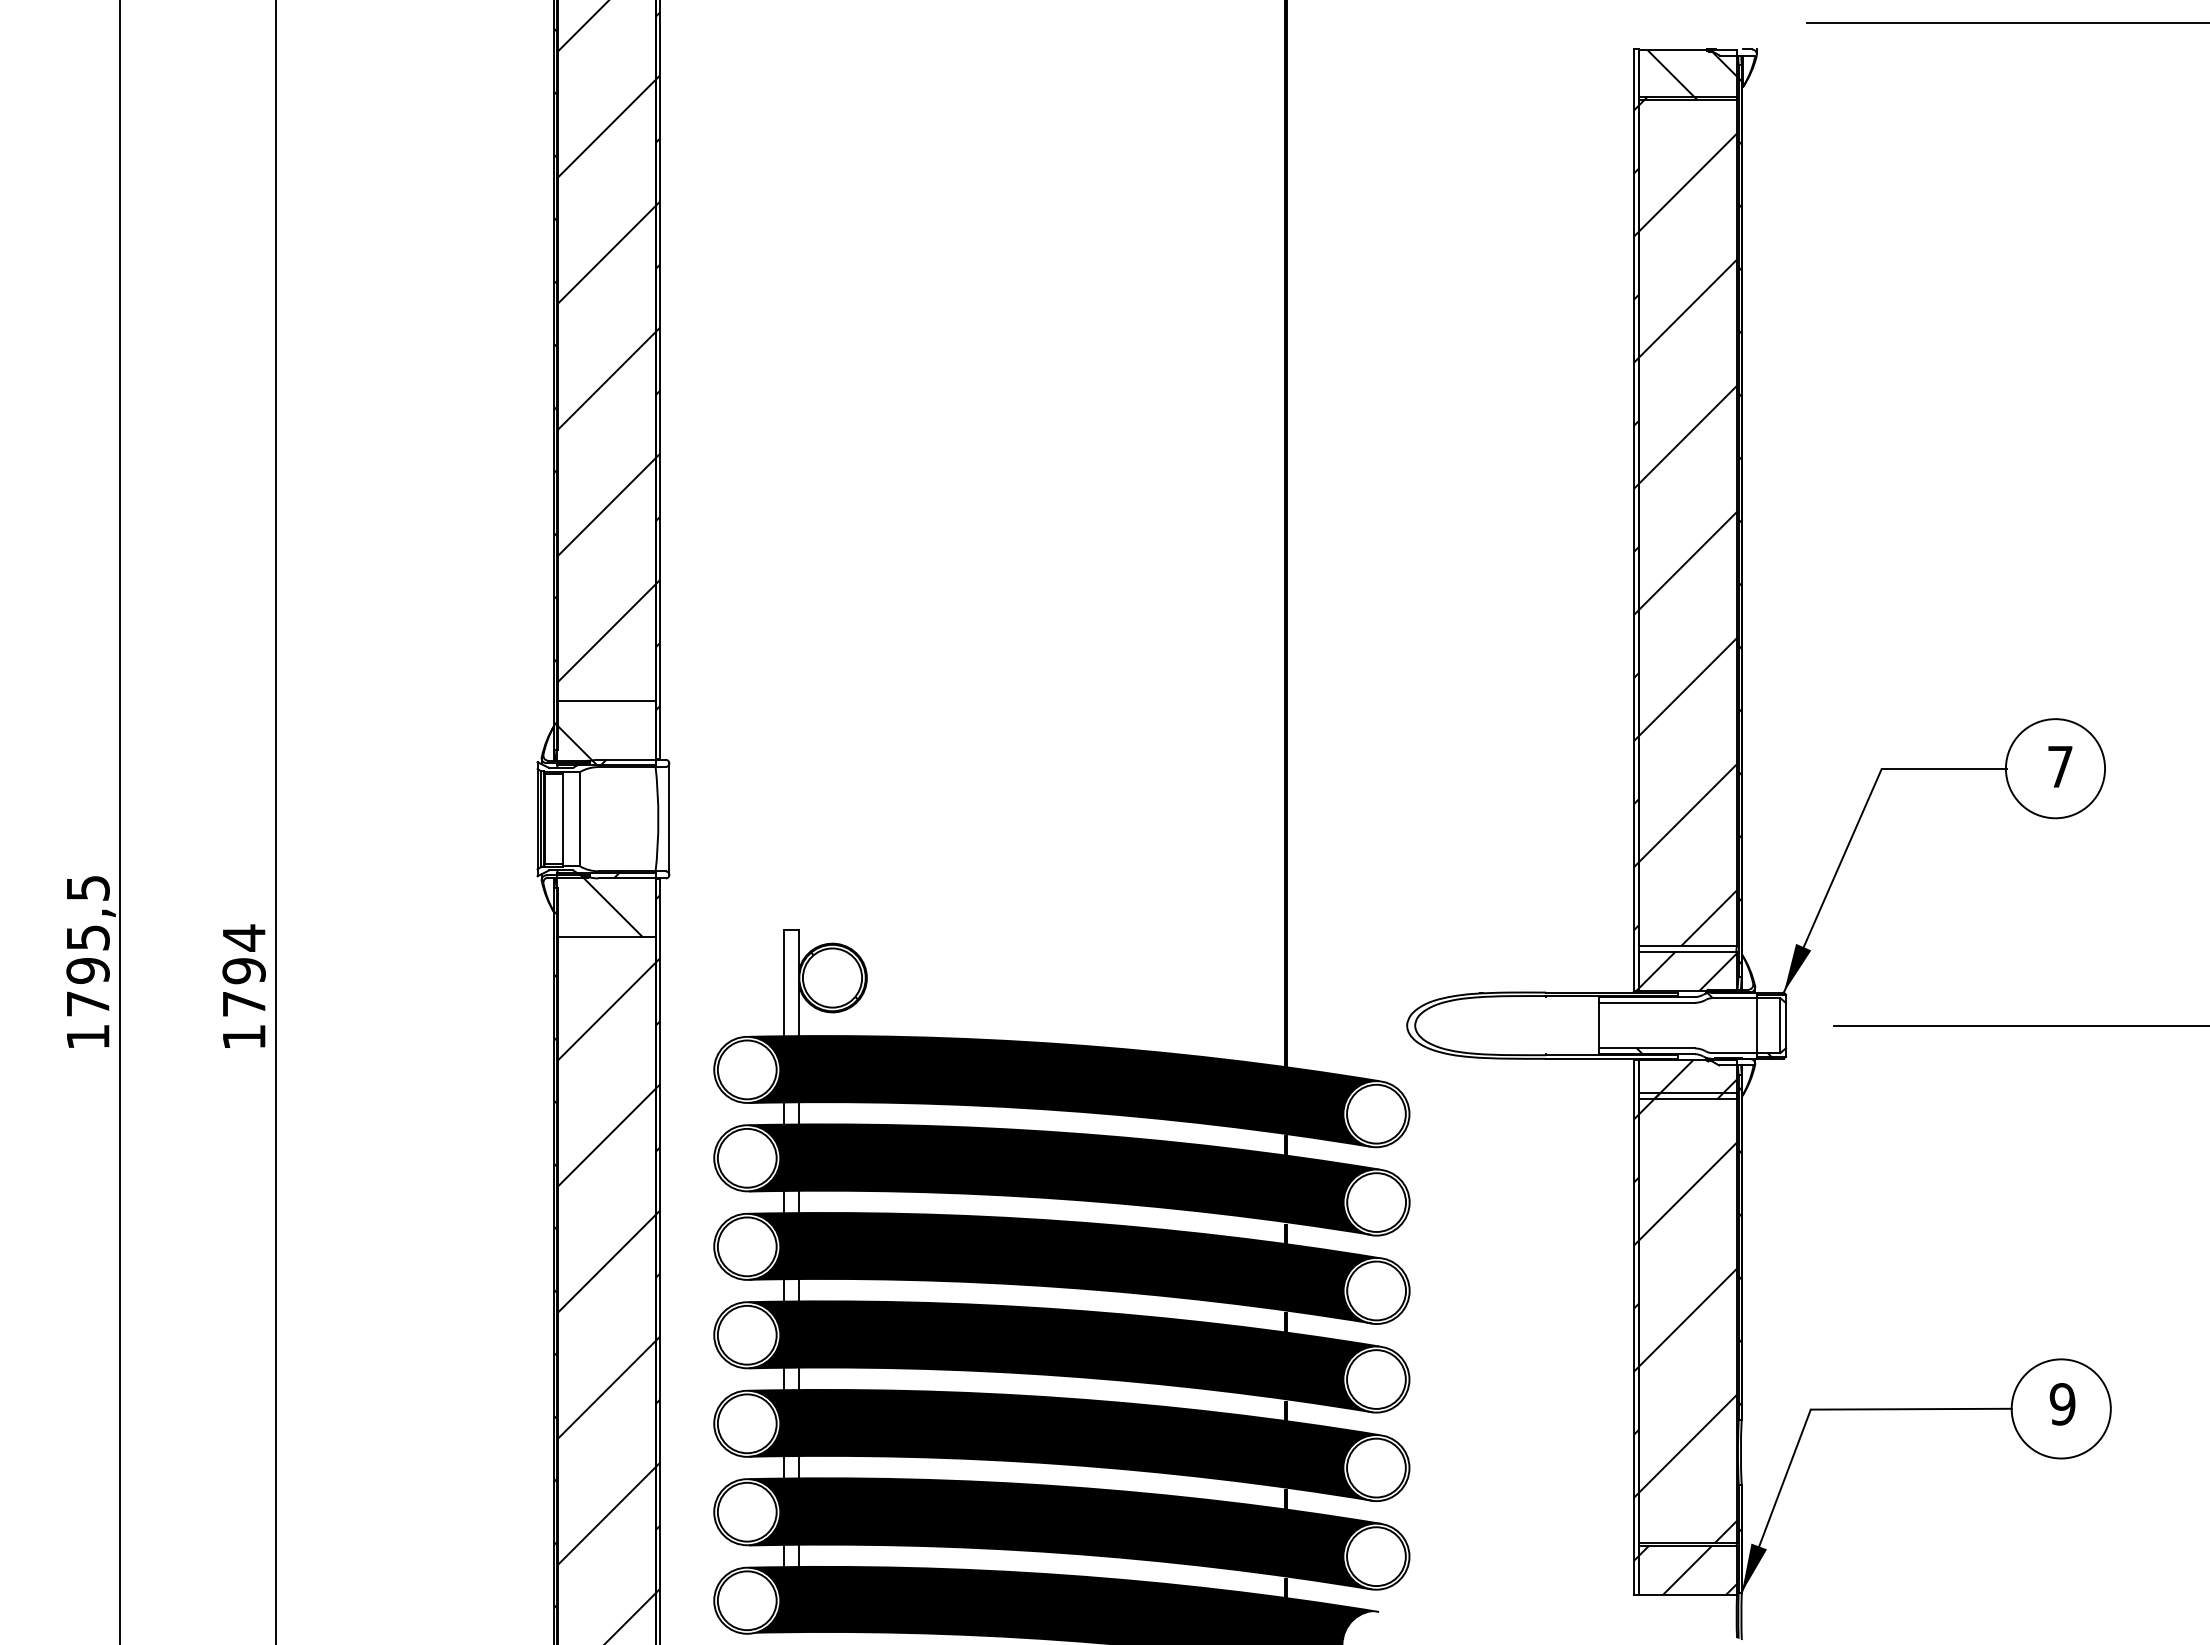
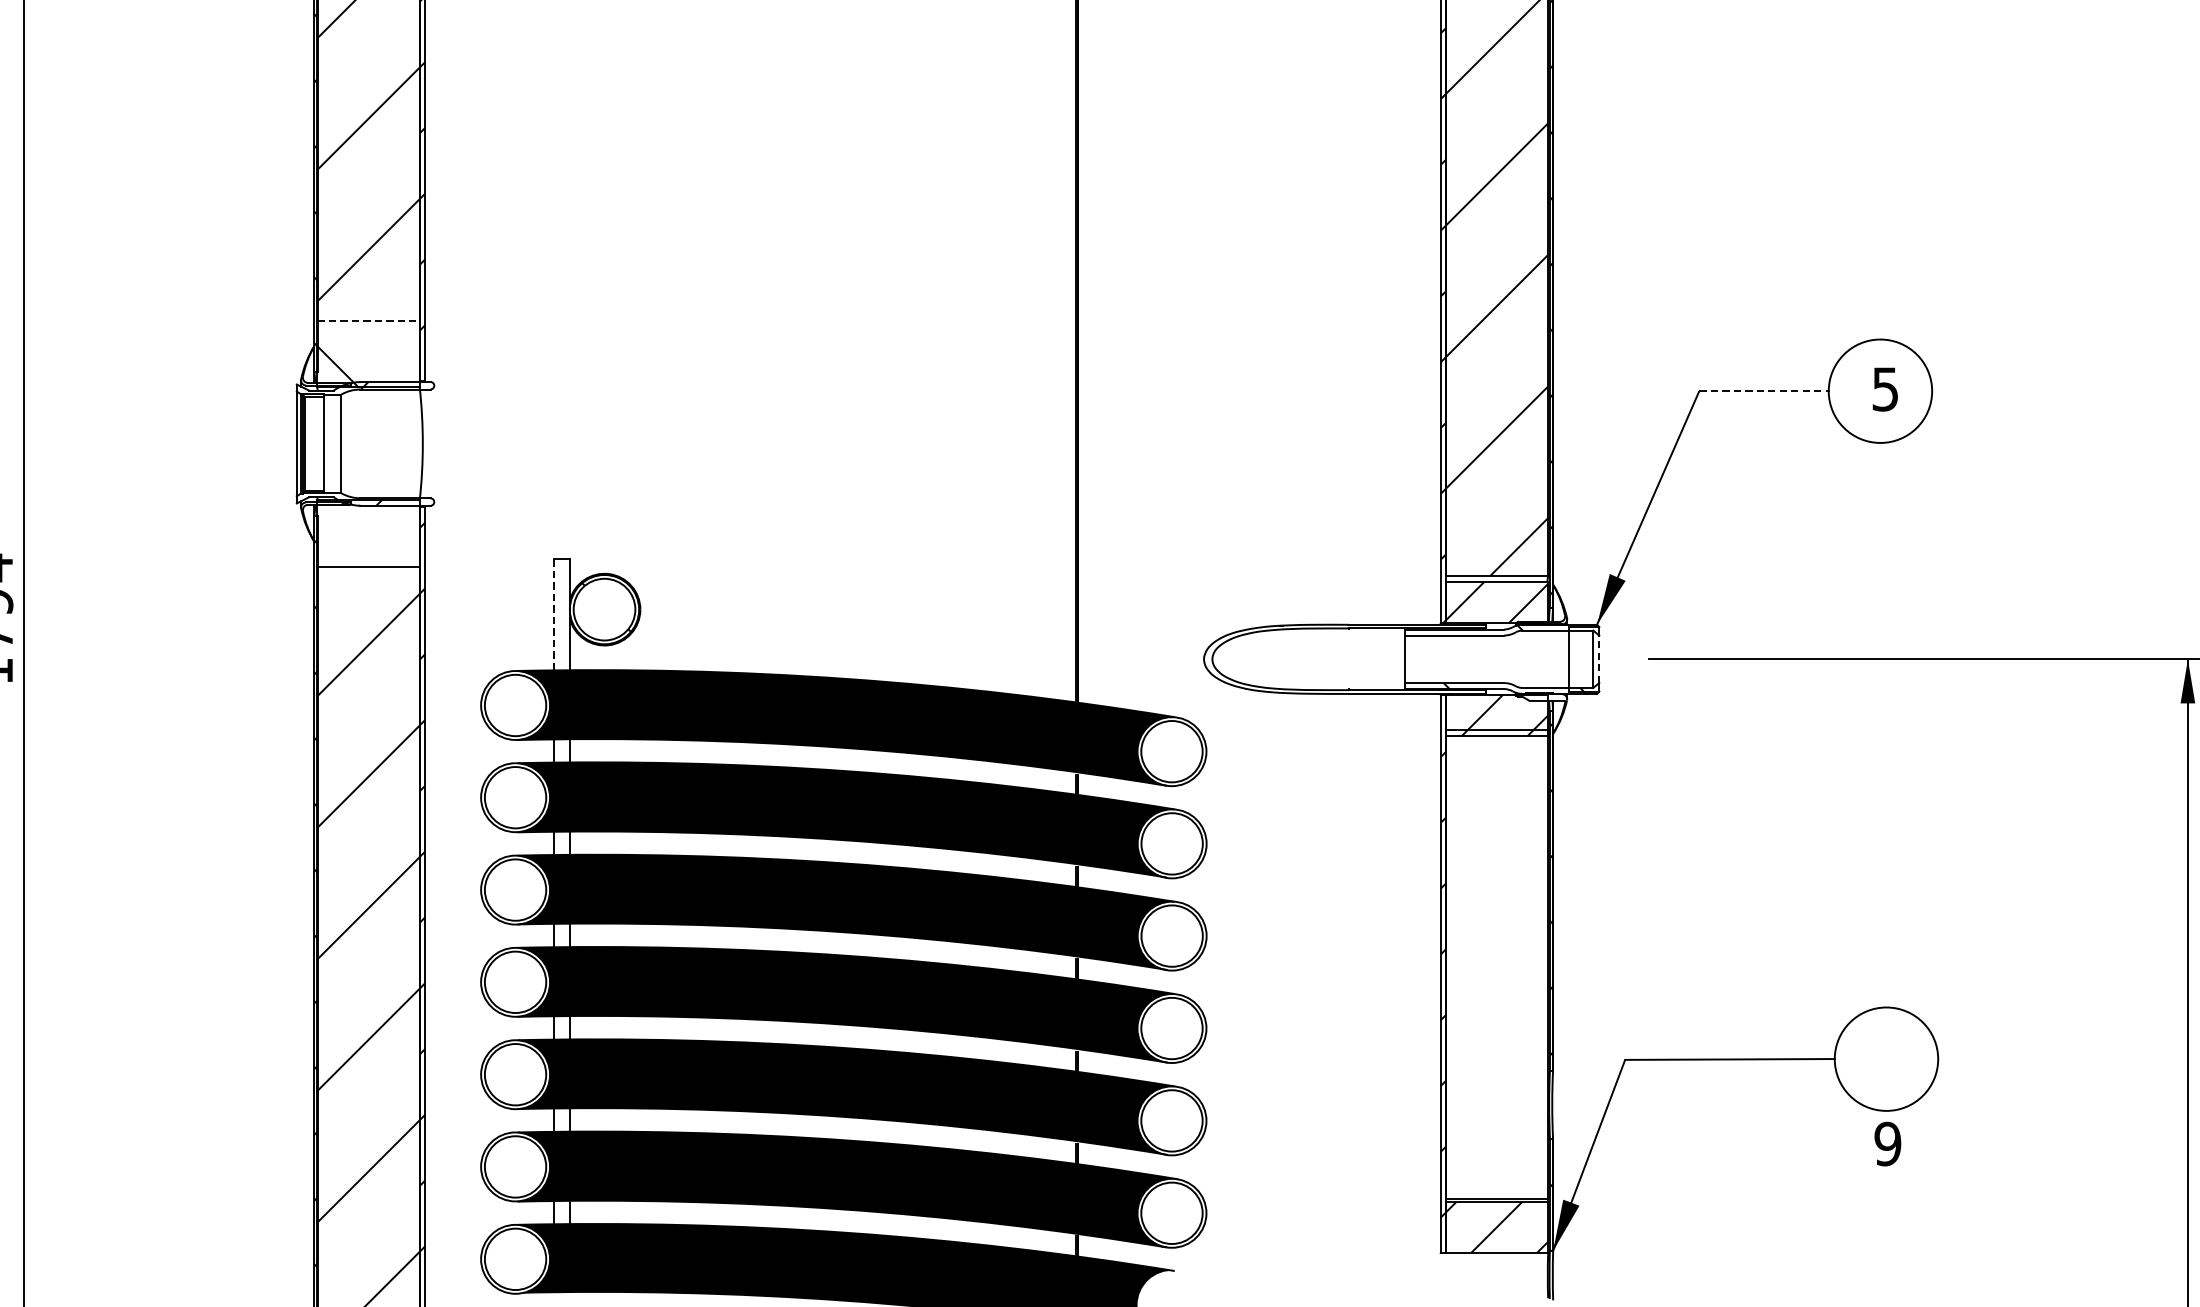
line: (606, 701) -> (368, 321), solid -> dashed
text: (2060, 767) -> (1885, 389), 7 -> 5
line: (1944, 768) -> (1764, 391), solid -> dashed
line: (669, 818) -> (434, 443), removed
hatch: (610, 905) -> (372, 533), removed
line: (783, 983) -> (553, 615), solid -> dashed
line: (1786, 1025) -> (1599, 659), solid -> dashed
hatch: (1687, 1317) -> (1496, 963), removed
text: (2062, 1404) -> (1887, 1144), moved

